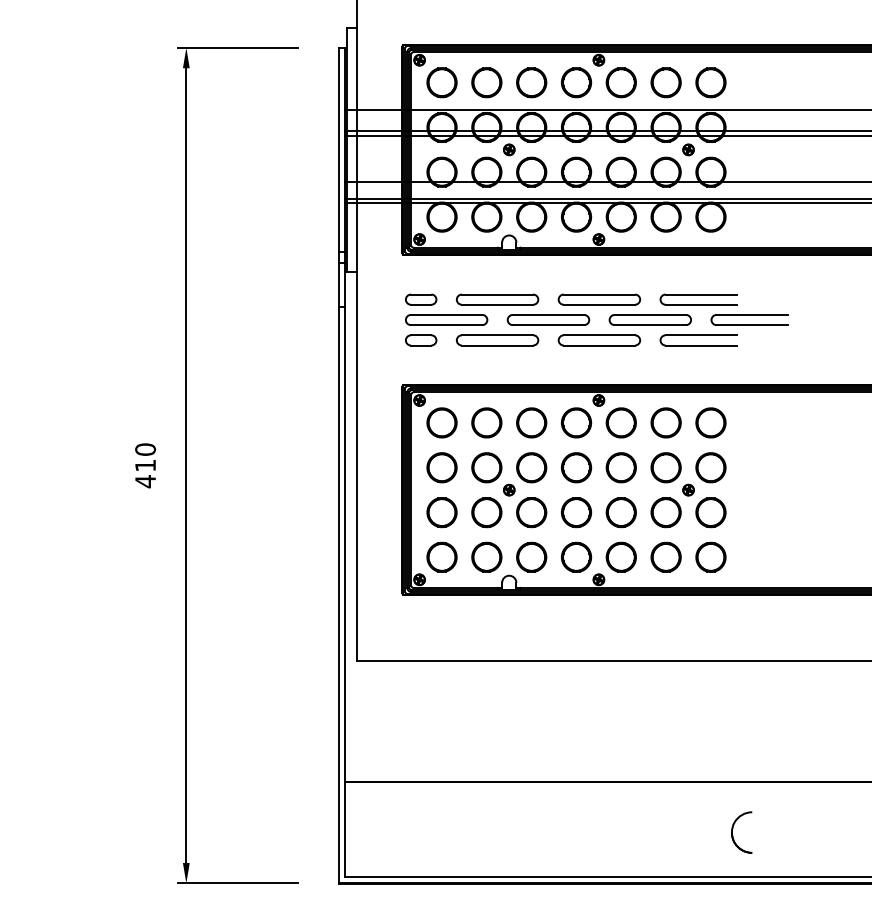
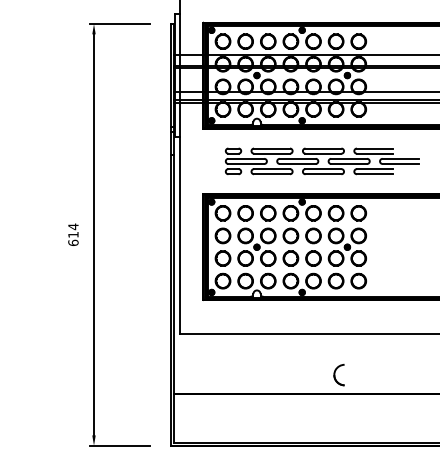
part: (595, 320) -> (321, 161), moved
text: (145, 464) -> (73, 234), 410 -> 614
part: (740, 833) -> (338, 375), moved

